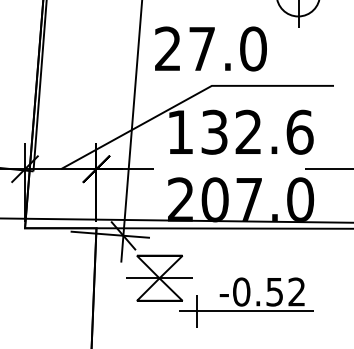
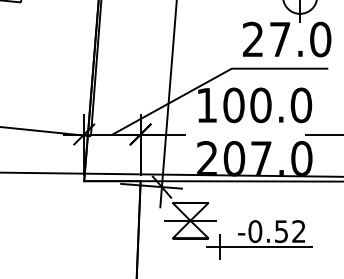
text: (211, 48) -> (287, 39), moved
text: (257, 132) -> (267, 105), 132.6 -> 100.0

